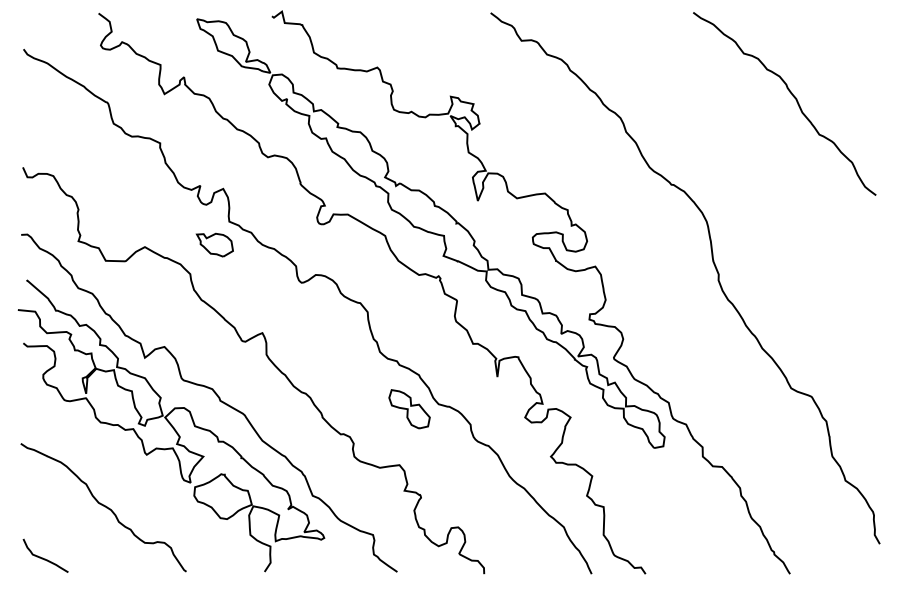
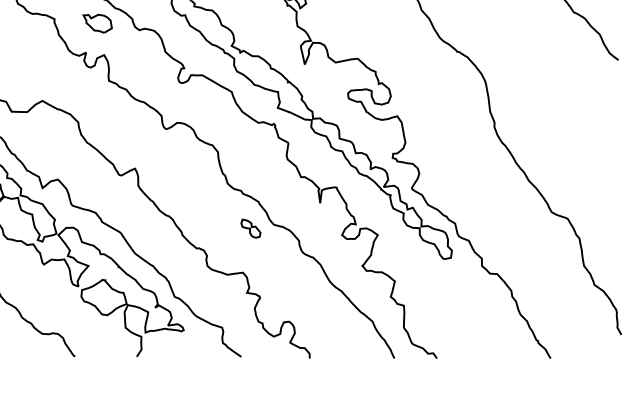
part: (214, 244) -> (97, 23), moved
part: (409, 409) -> (250, 228), size x0.6

